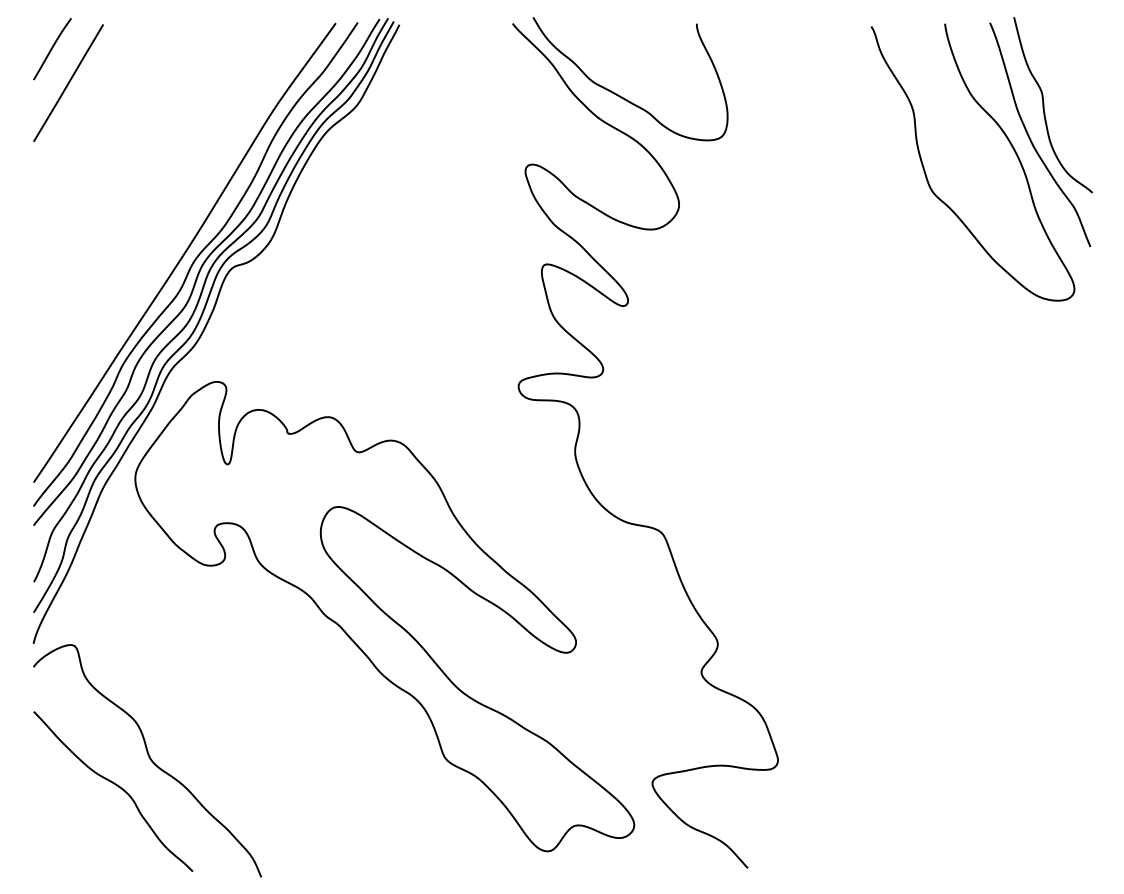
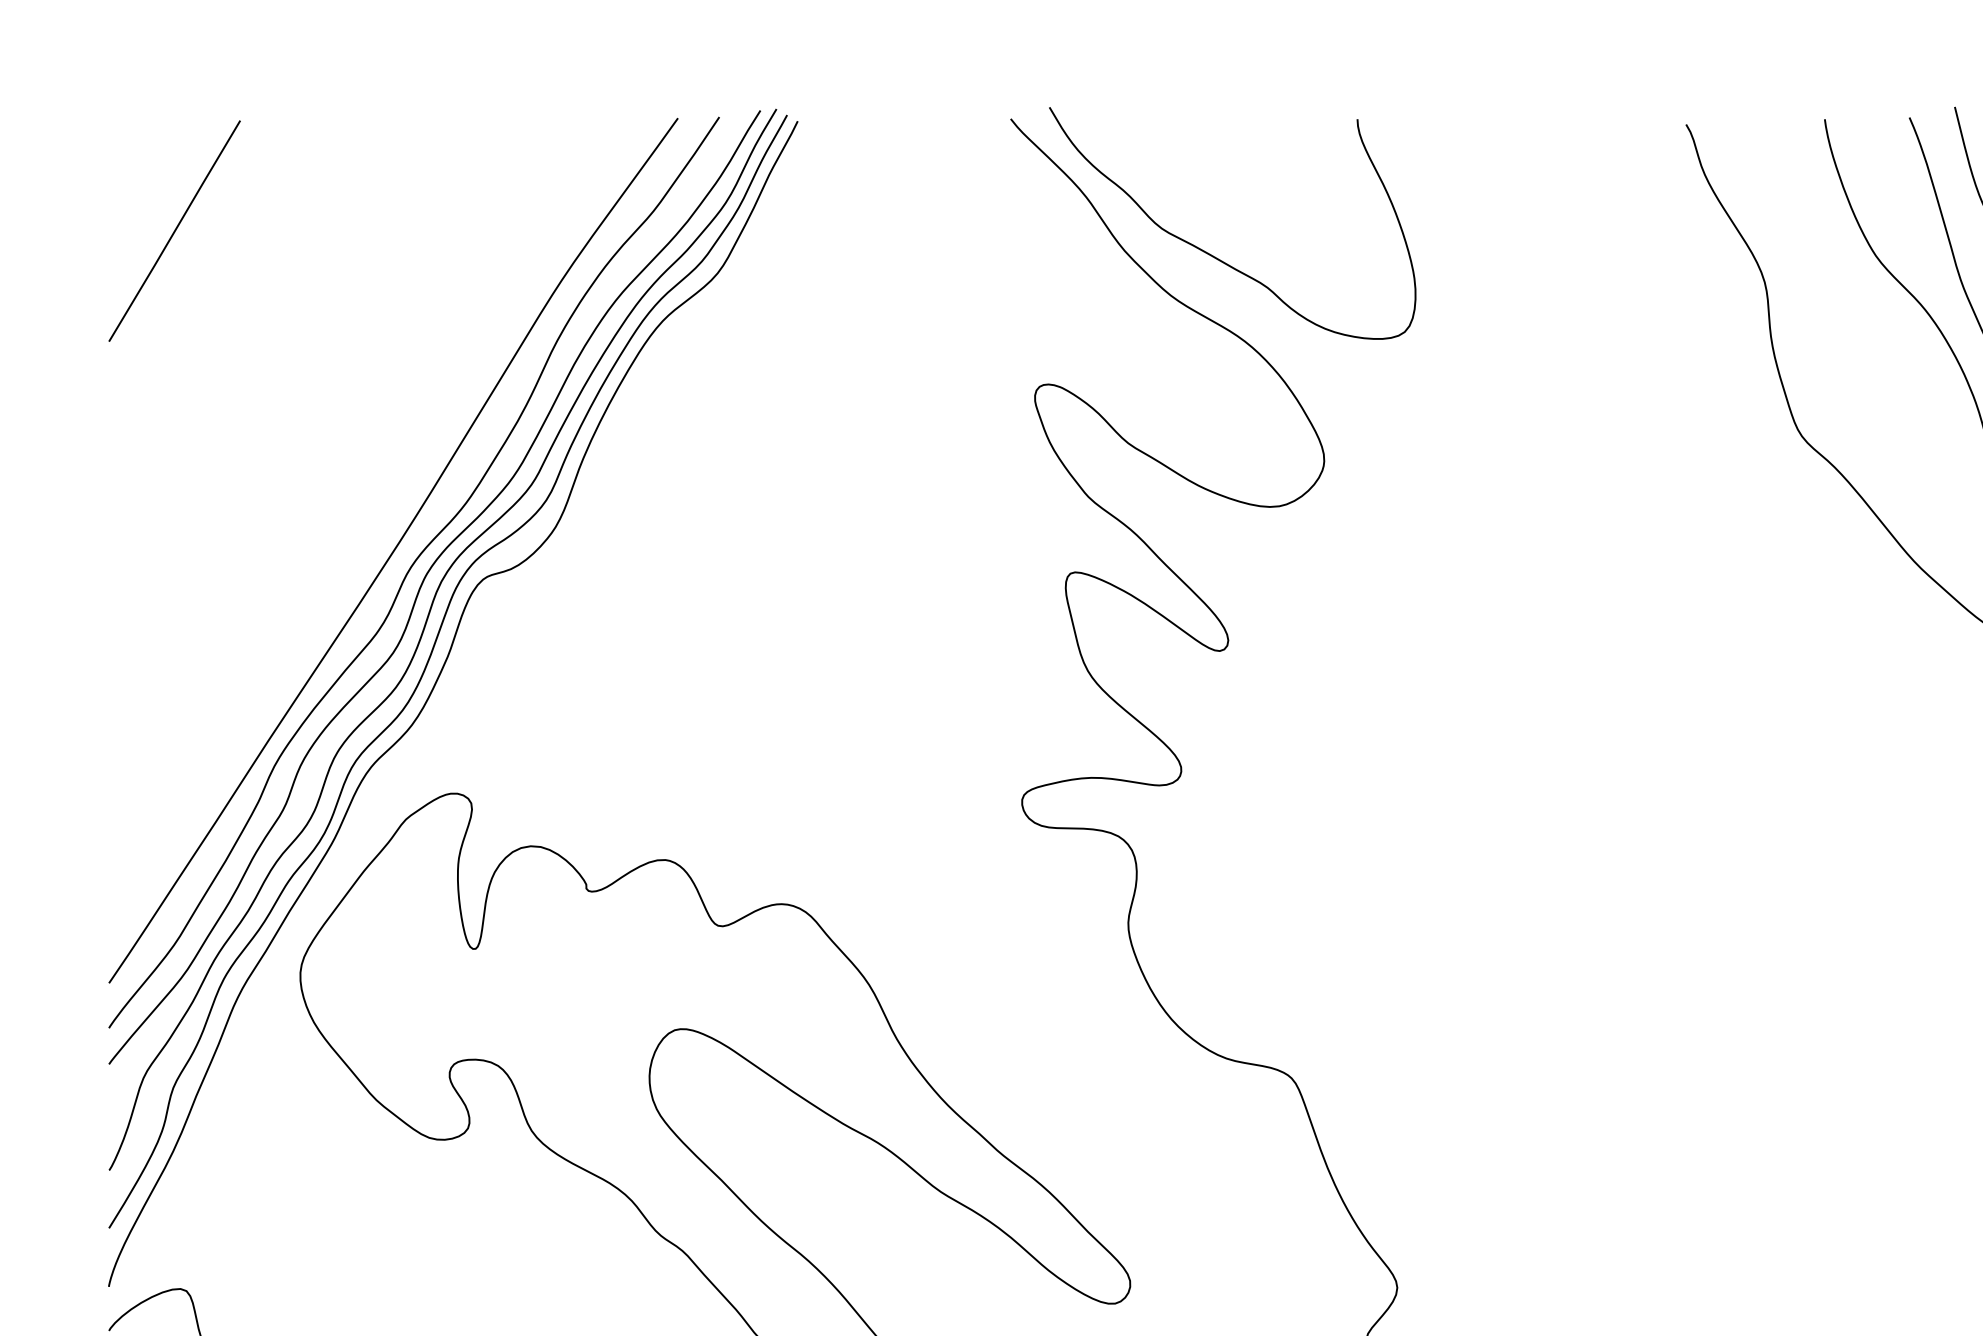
curve: (52, 49) -> (144, 167), removed

